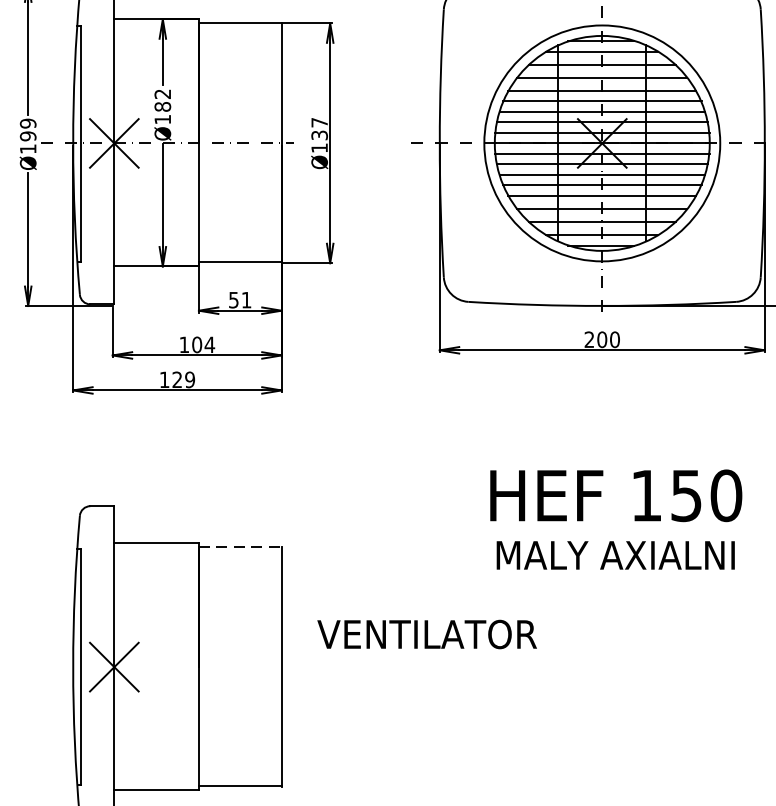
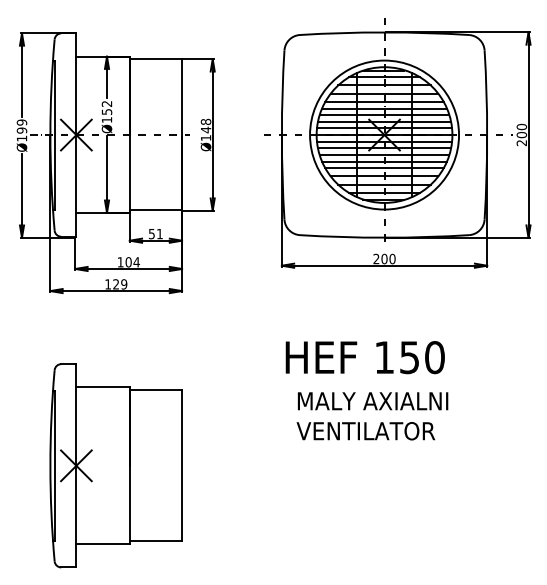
text: (162, 106) -> (106, 111), 182 -> 152
text: (318, 128) -> (205, 125), 137 -> 148
text: (614, 495) -> (364, 357), moved
line: (241, 547) -> (156, 390), dashed -> solid
text: (614, 555) -> (372, 401), moved
text: (426, 634) -> (365, 431), moved

